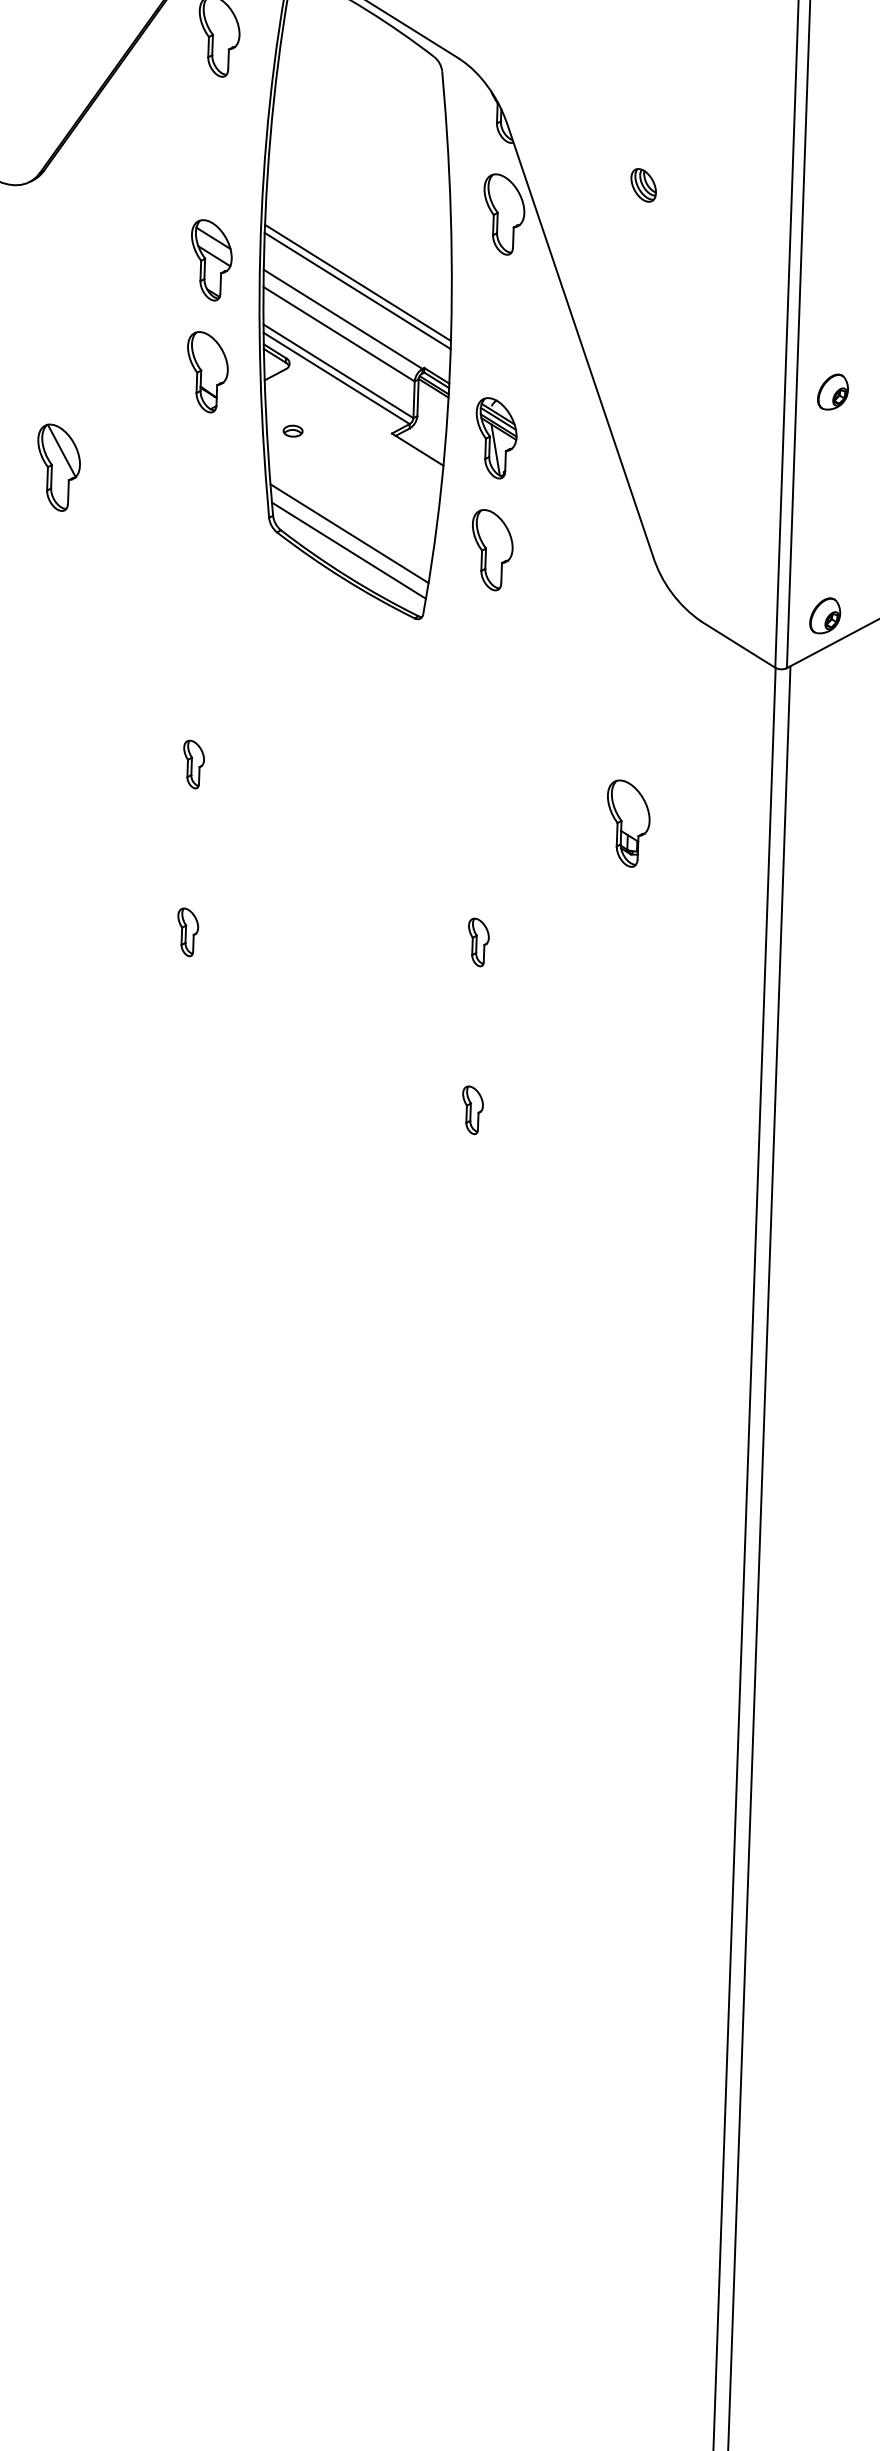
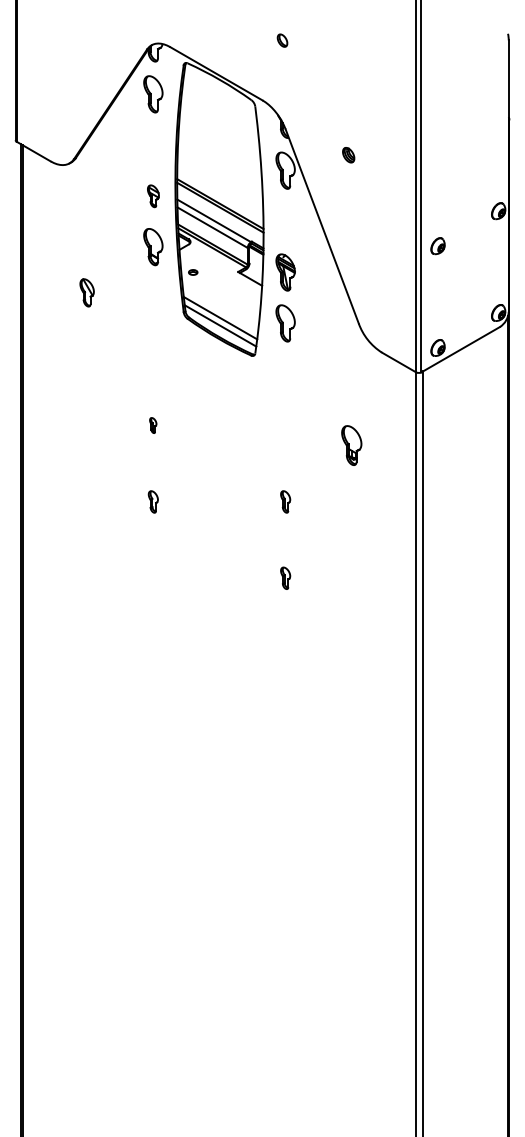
part: (211, 261) -> (153, 196), size x0.6
part: (57, 466) -> (86, 292), size x0.7
part: (191, 764) -> (152, 425), size x0.7

